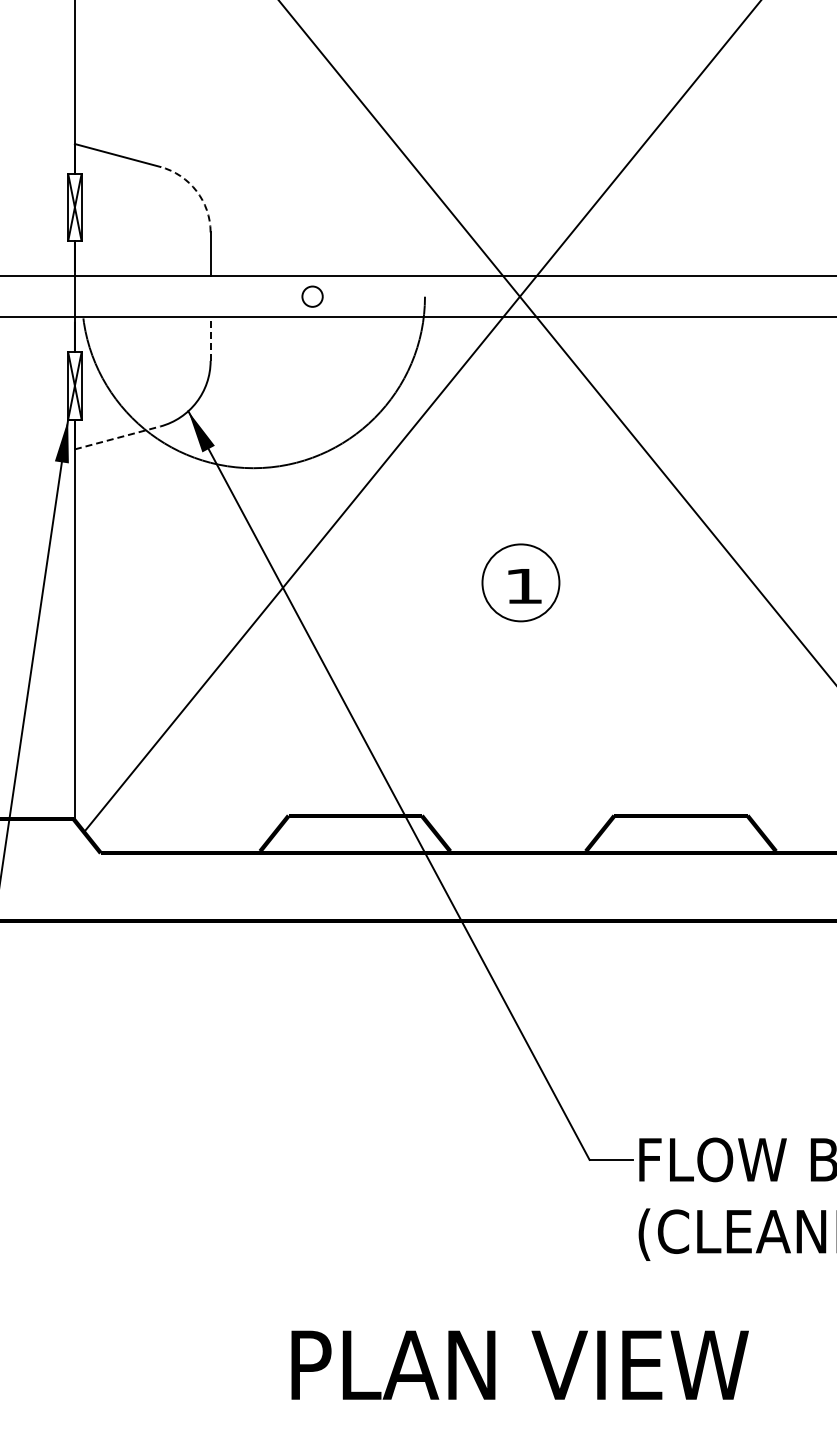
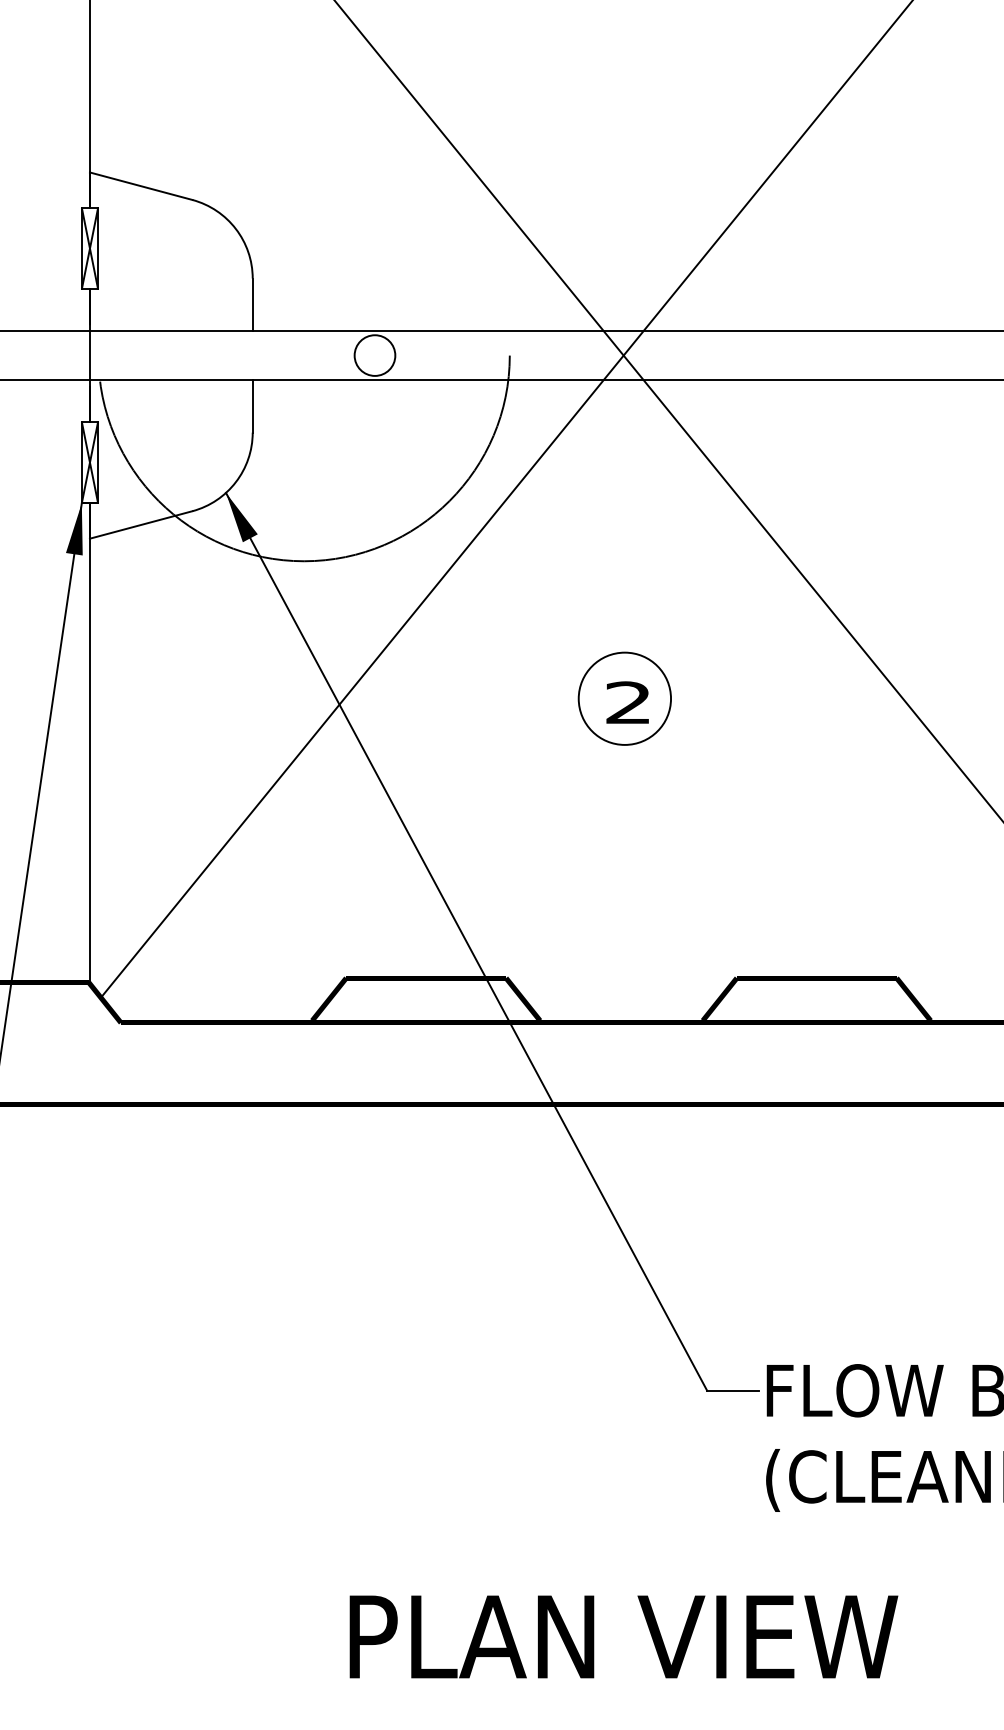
arc: (196, 191) -> (235, 229), dashed -> solid
circle: (312, 296) -> (374, 355), size x1.67
line: (210, 339) -> (252, 406), dashed -> solid
line: (118, 437) -> (142, 524), dashed -> solid
text: (523, 585) -> (627, 701), 1 -> 2

